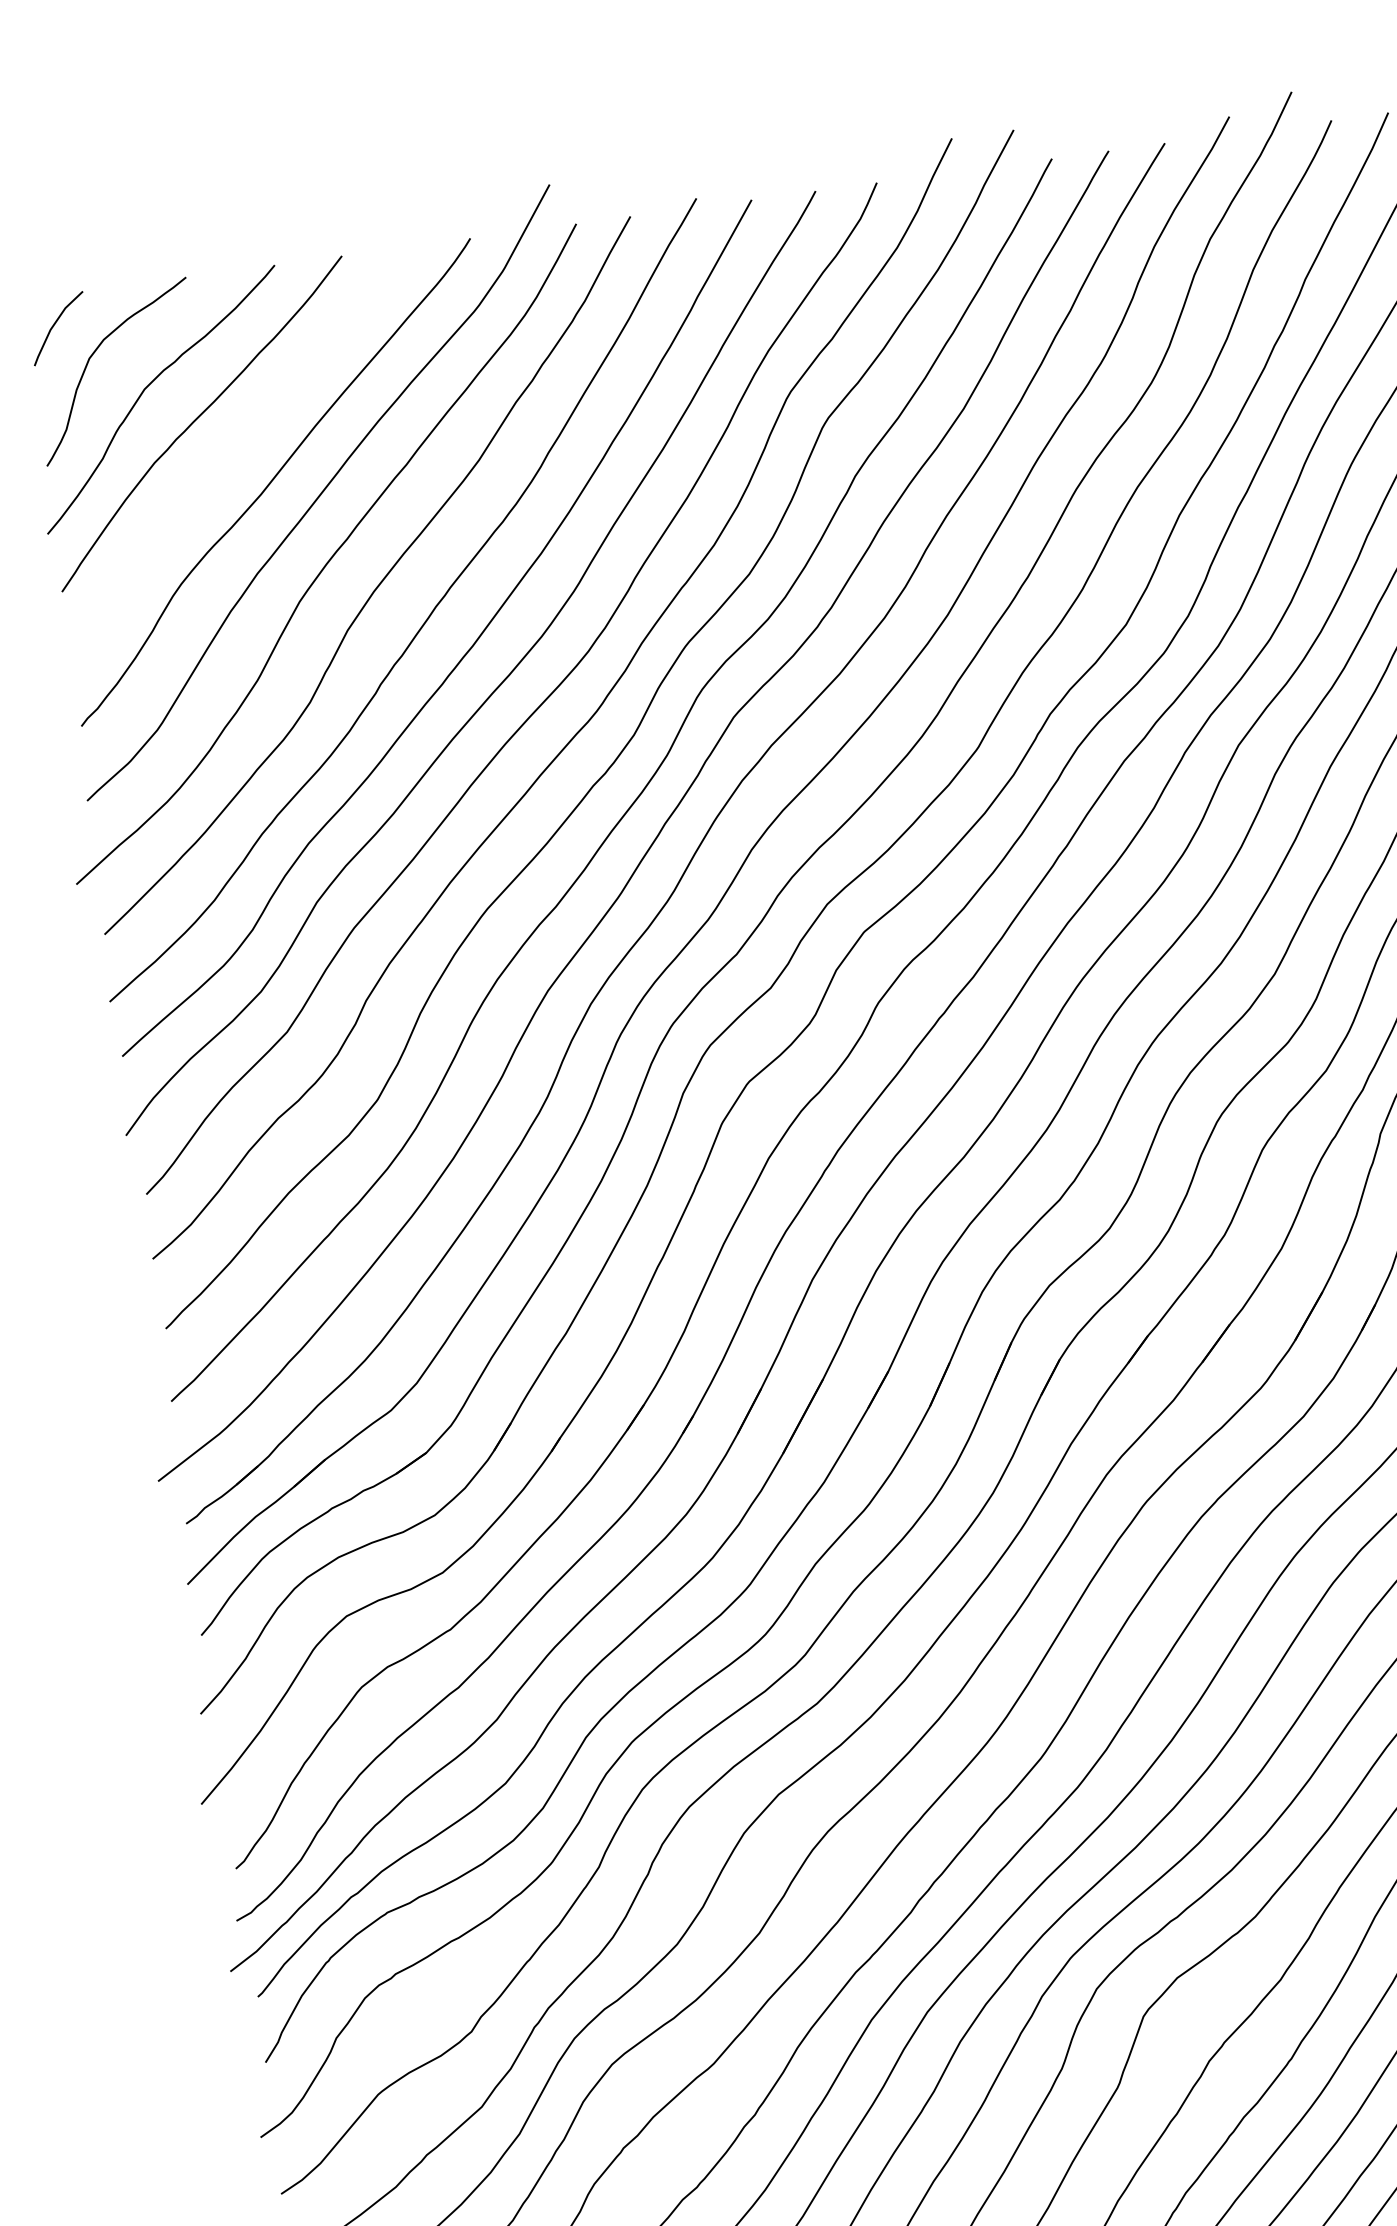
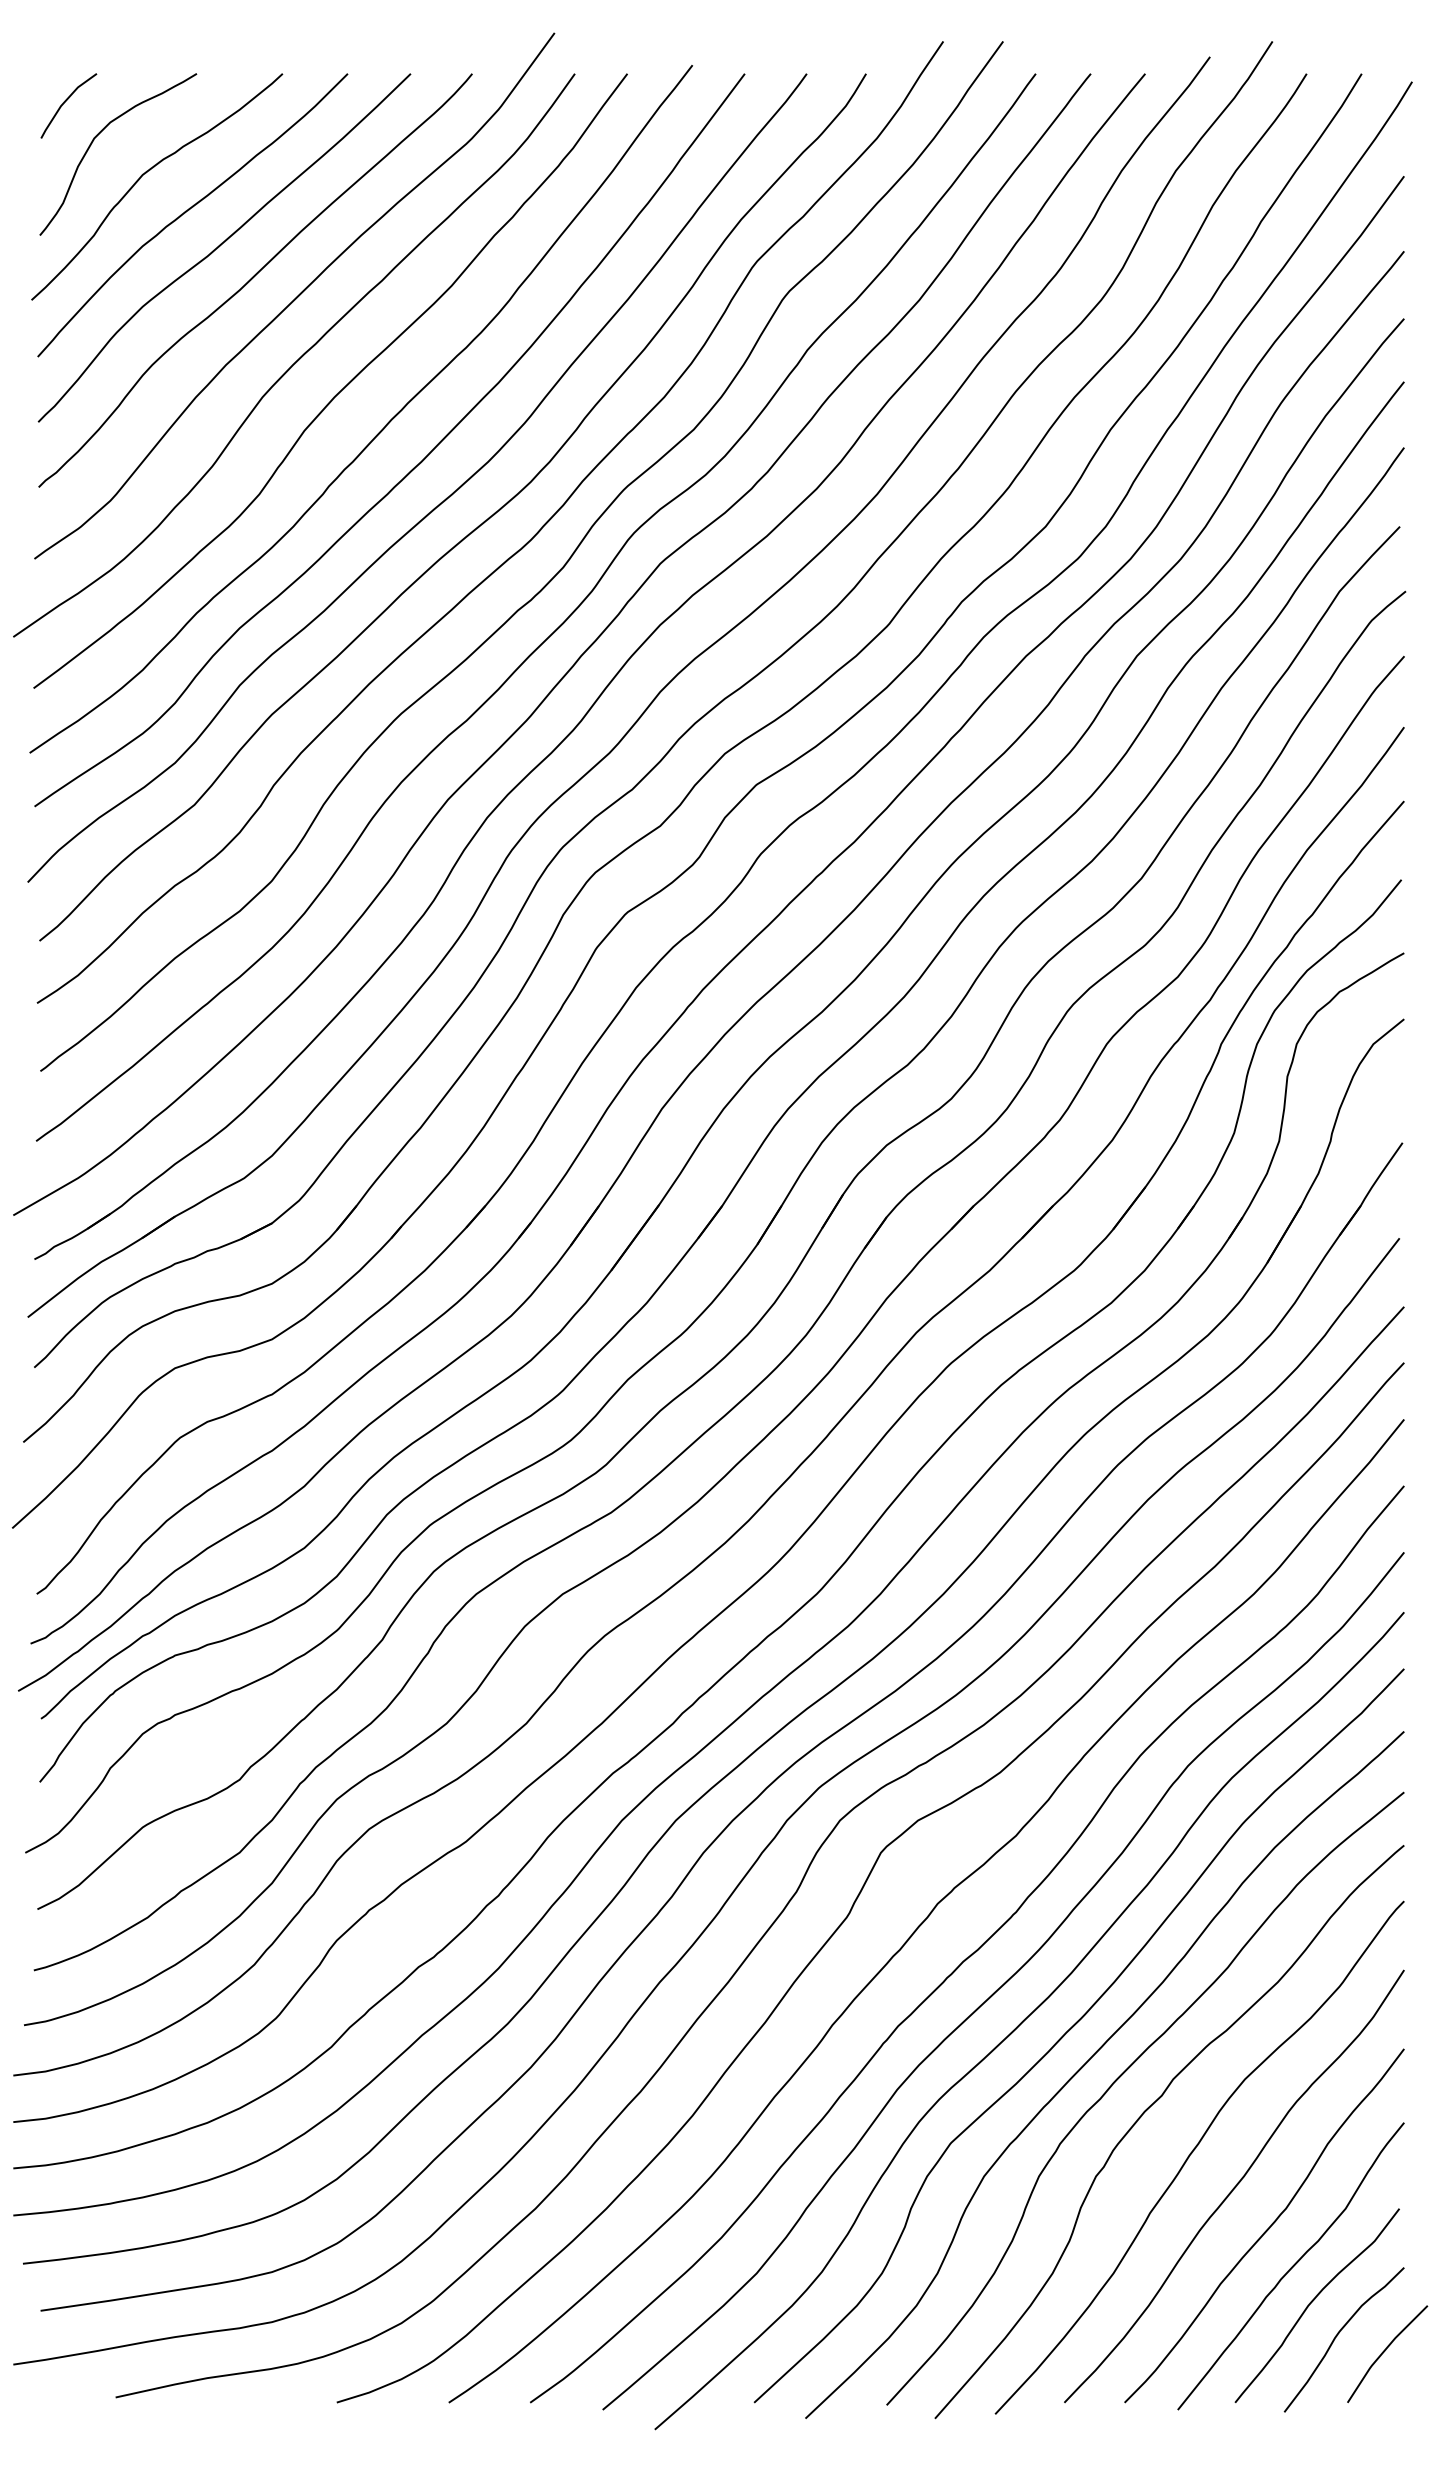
curve: (236, 449) -> (222, 244), added

